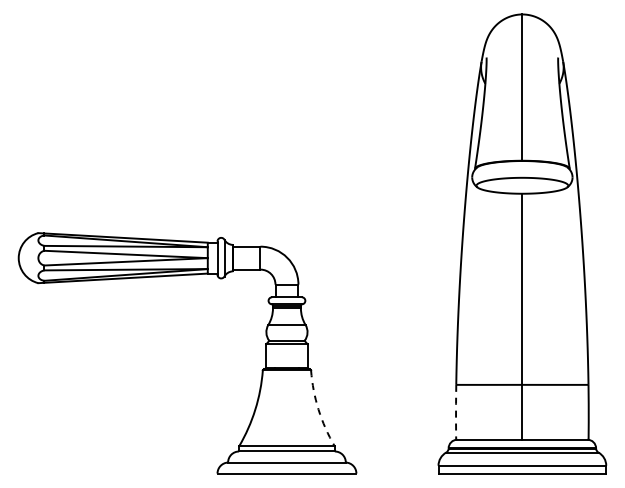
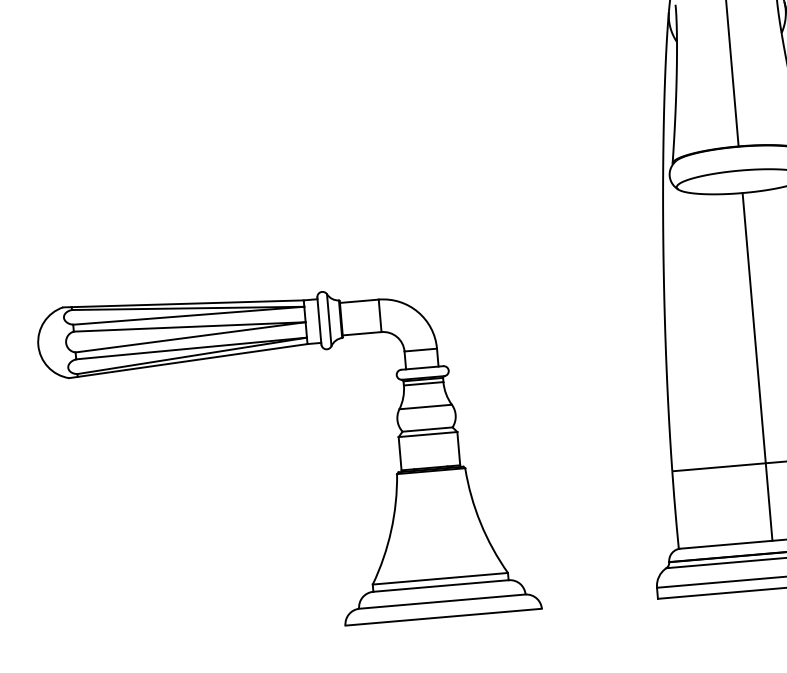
arc: (318, 409) -> (480, 522), dashed -> solid
line: (456, 412) -> (675, 510), dashed -> solid

